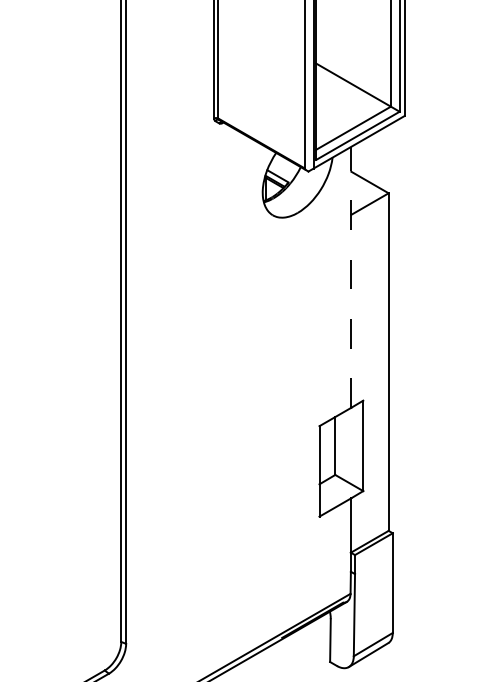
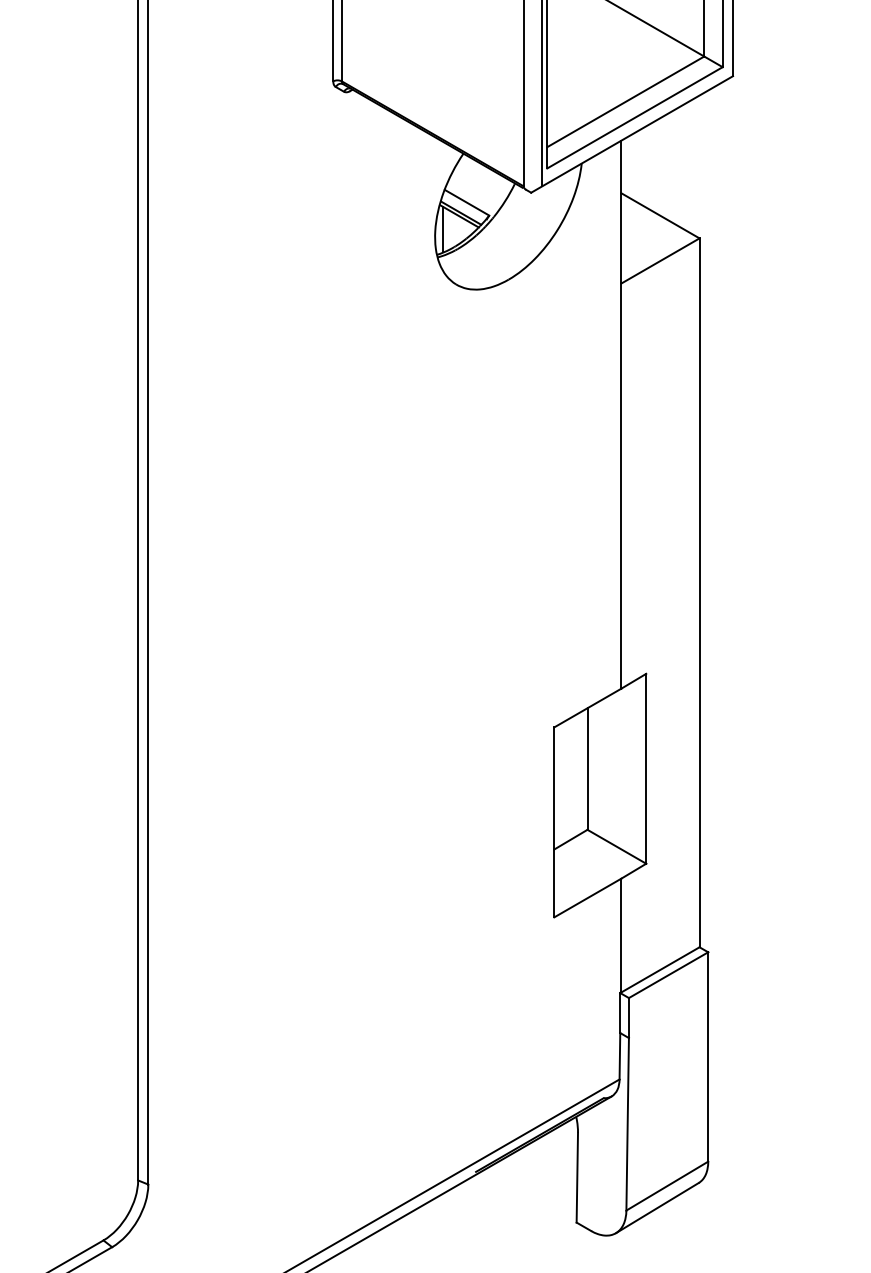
line: (351, 276) -> (621, 413), dashed -> solid

